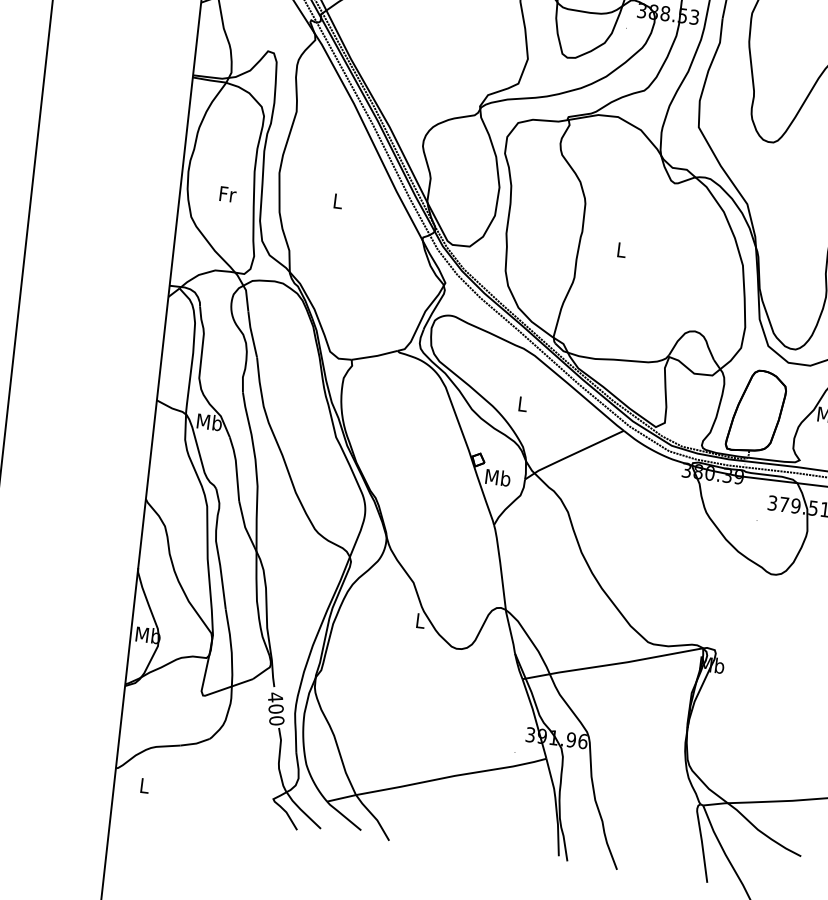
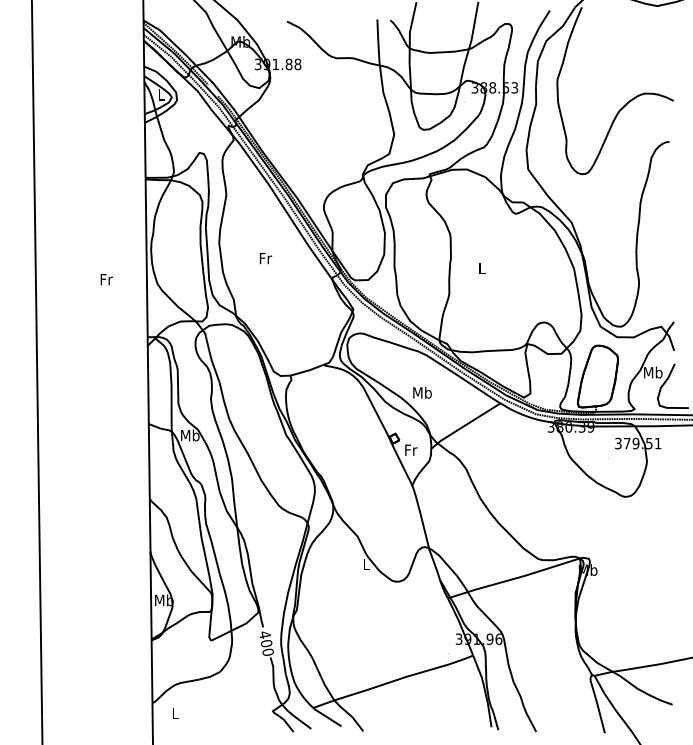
text: (227, 194) -> (106, 279), moved
text: (337, 201) -> (265, 258), L -> Fr
text: (522, 403) -> (422, 392), L -> Mb
text: (497, 476) -> (410, 449), Mb -> Fr

